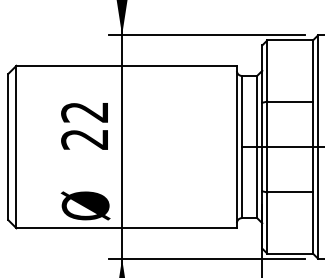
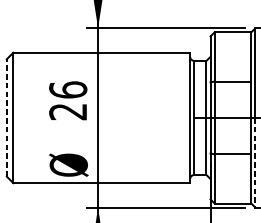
text: (84, 111) -> (67, 89), 22 -> 26
line: (8, 146) -> (6, 117), solid -> dashed
line: (318, 202) -> (255, 162), solid -> dashed

